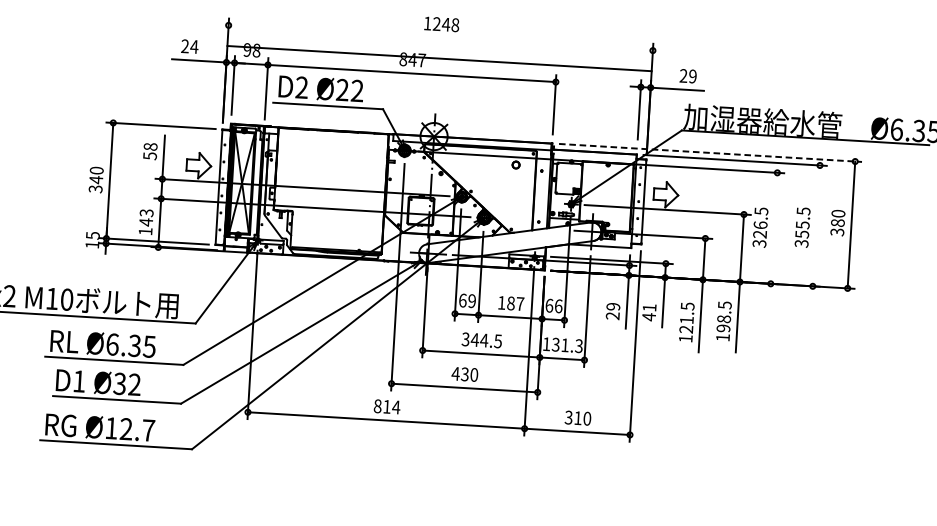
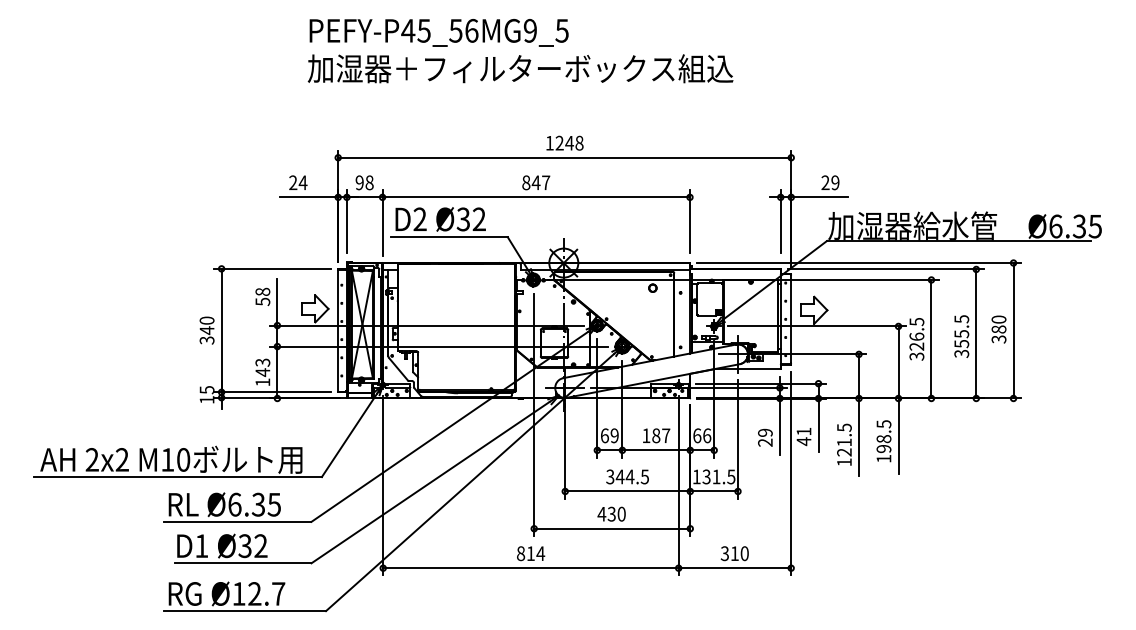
line: (439, 58) -> (564, 157), moved
text: (342, 90) -> (463, 219), Ø22 -> Ø32
line: (710, 153) -> (859, 263), dashed -> solid
line: (816, 225) -> (976, 333), added
line: (774, 227) -> (931, 338), added
text: (579, 345) -> (731, 476), 131.3 -> 131.5

